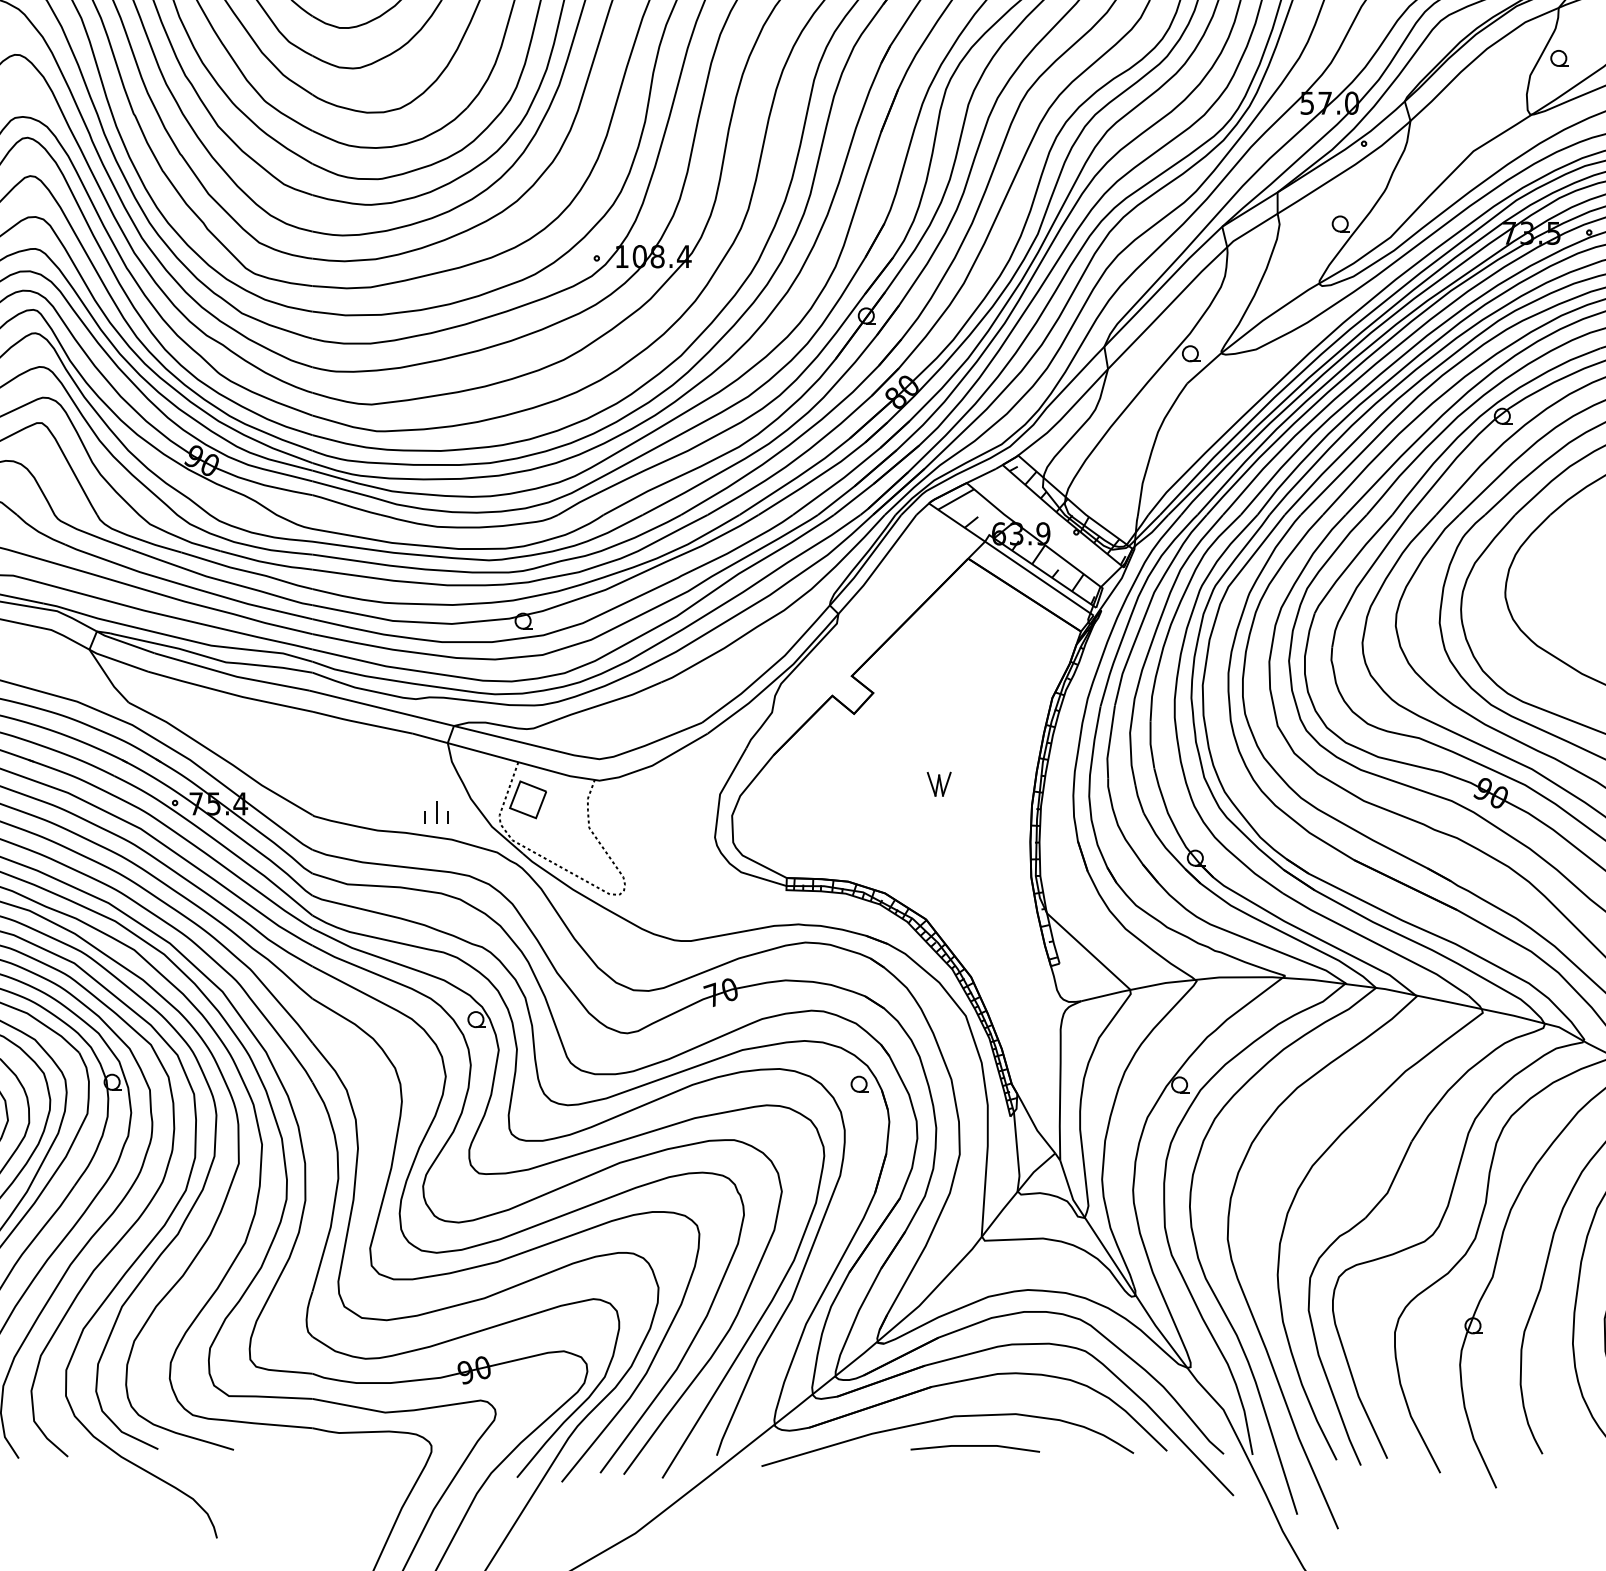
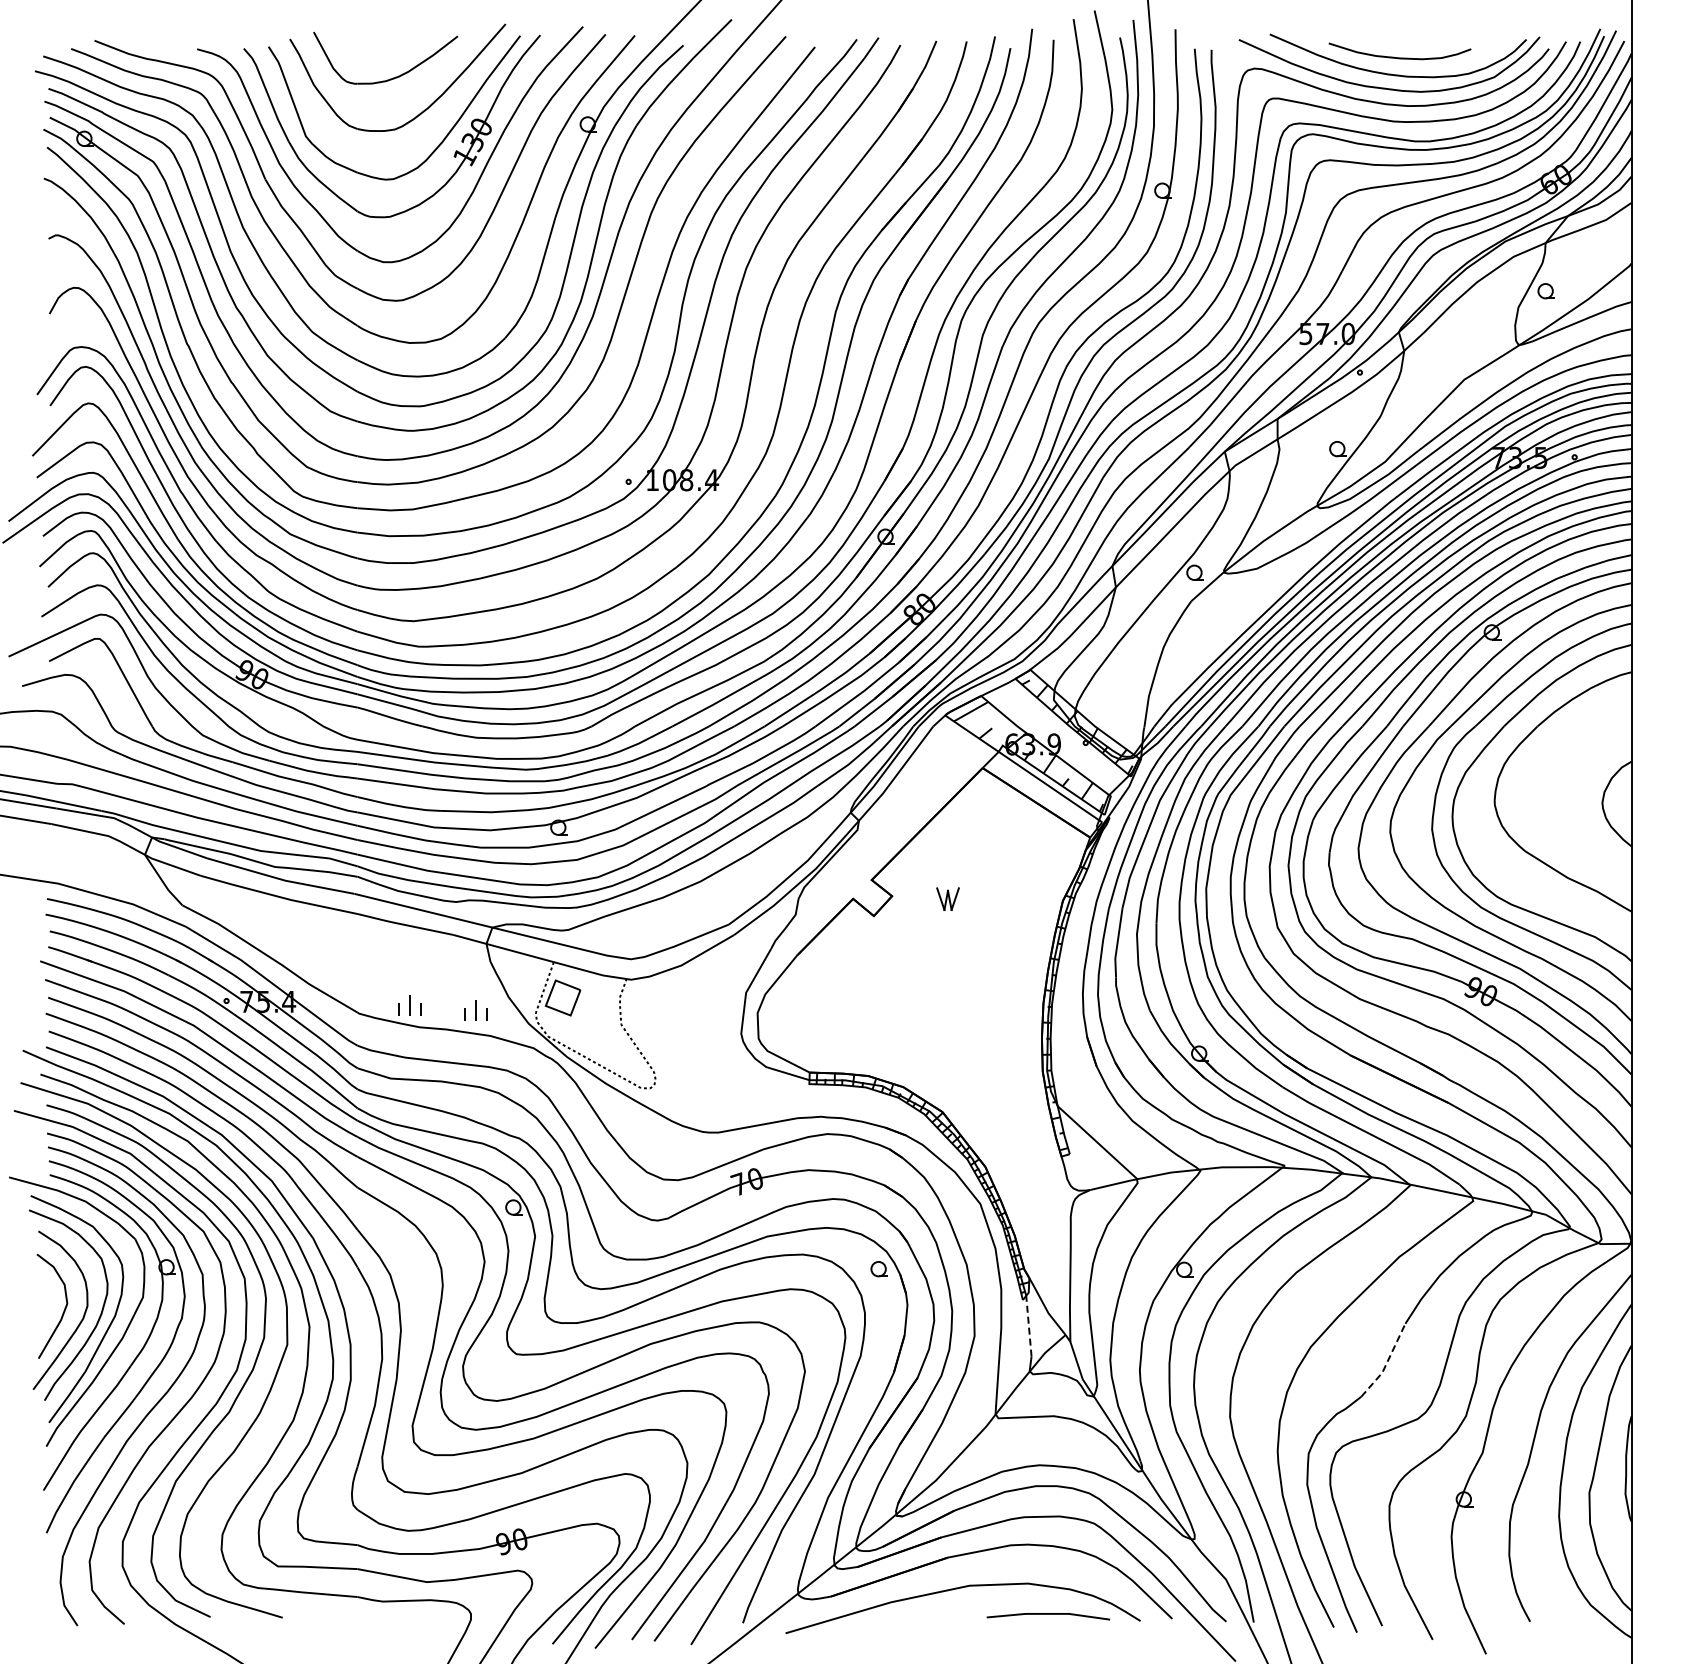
part: (938, 783) -> (947, 898), moved
part: (366, 807) -> (409, 1005), added
line: (1016, 1143) -> (1028, 1325), solid -> dashed
line: (1391, 1183) -> (1386, 1363), solid -> dashed
line: (975, 1446) -> (1048, 1614), moved

